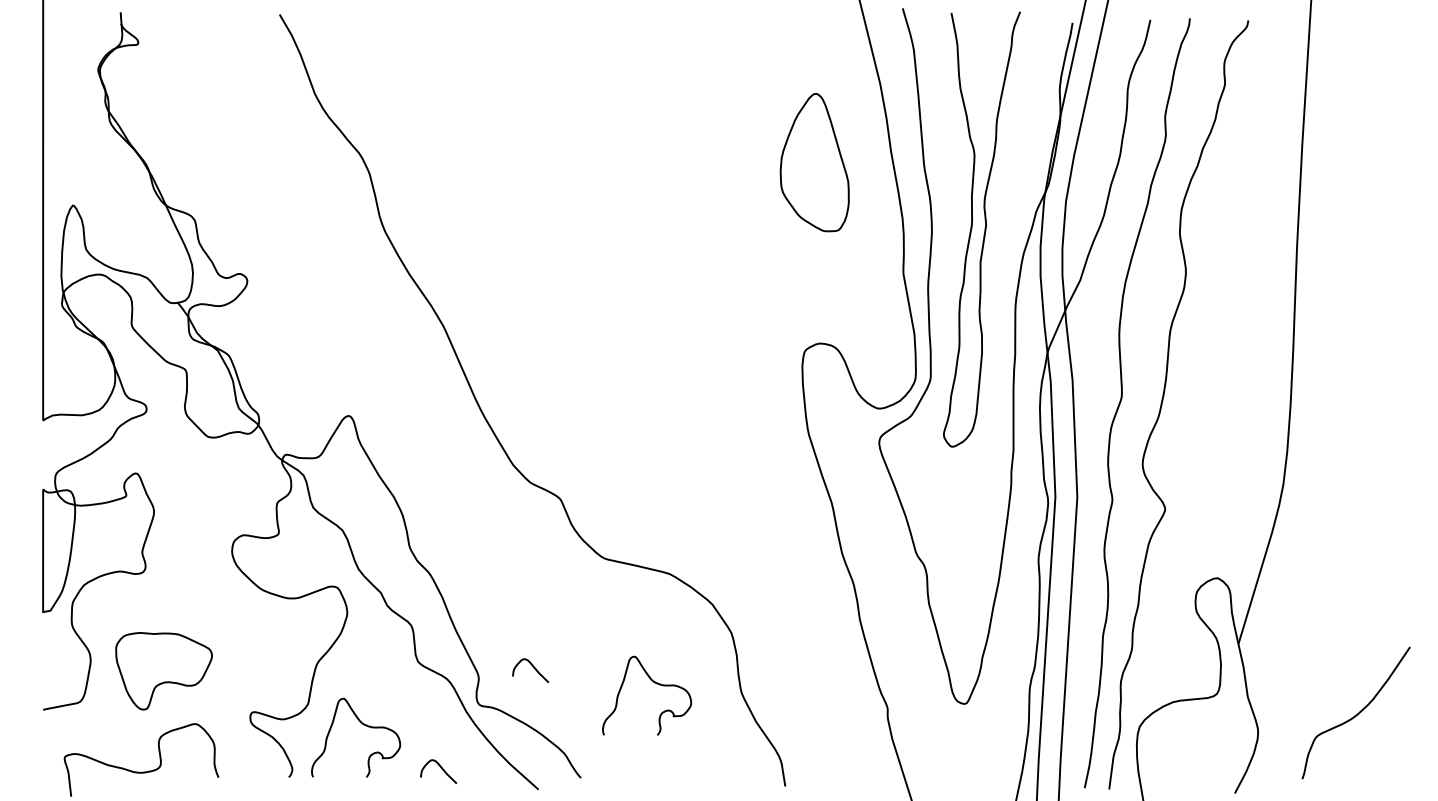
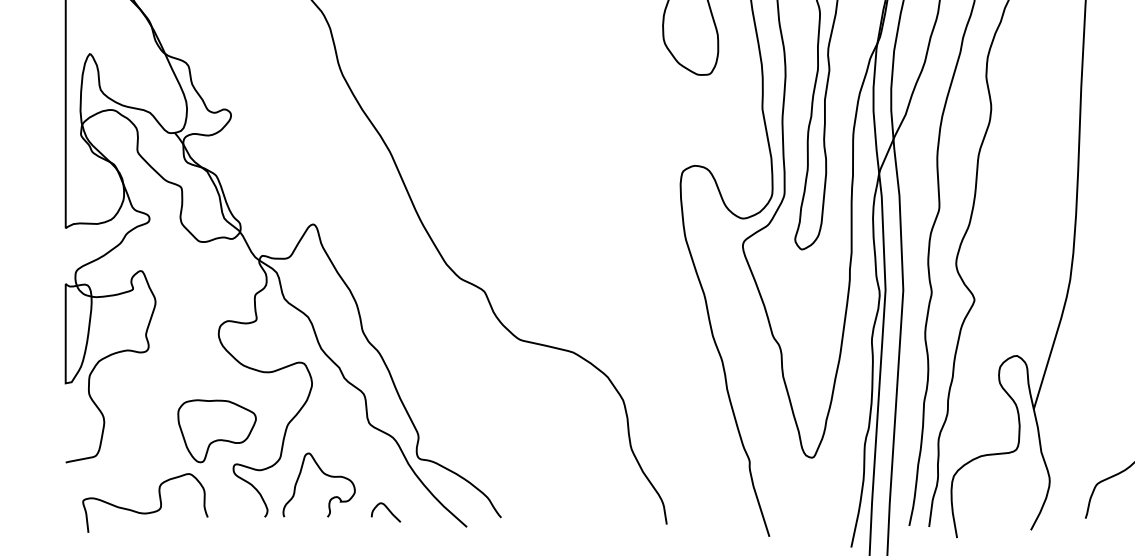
curve: (533, 668) -> (462, 429), removed
part: (163, 671) -> (216, 431), moved
curve: (654, 683) -> (560, 441), removed

